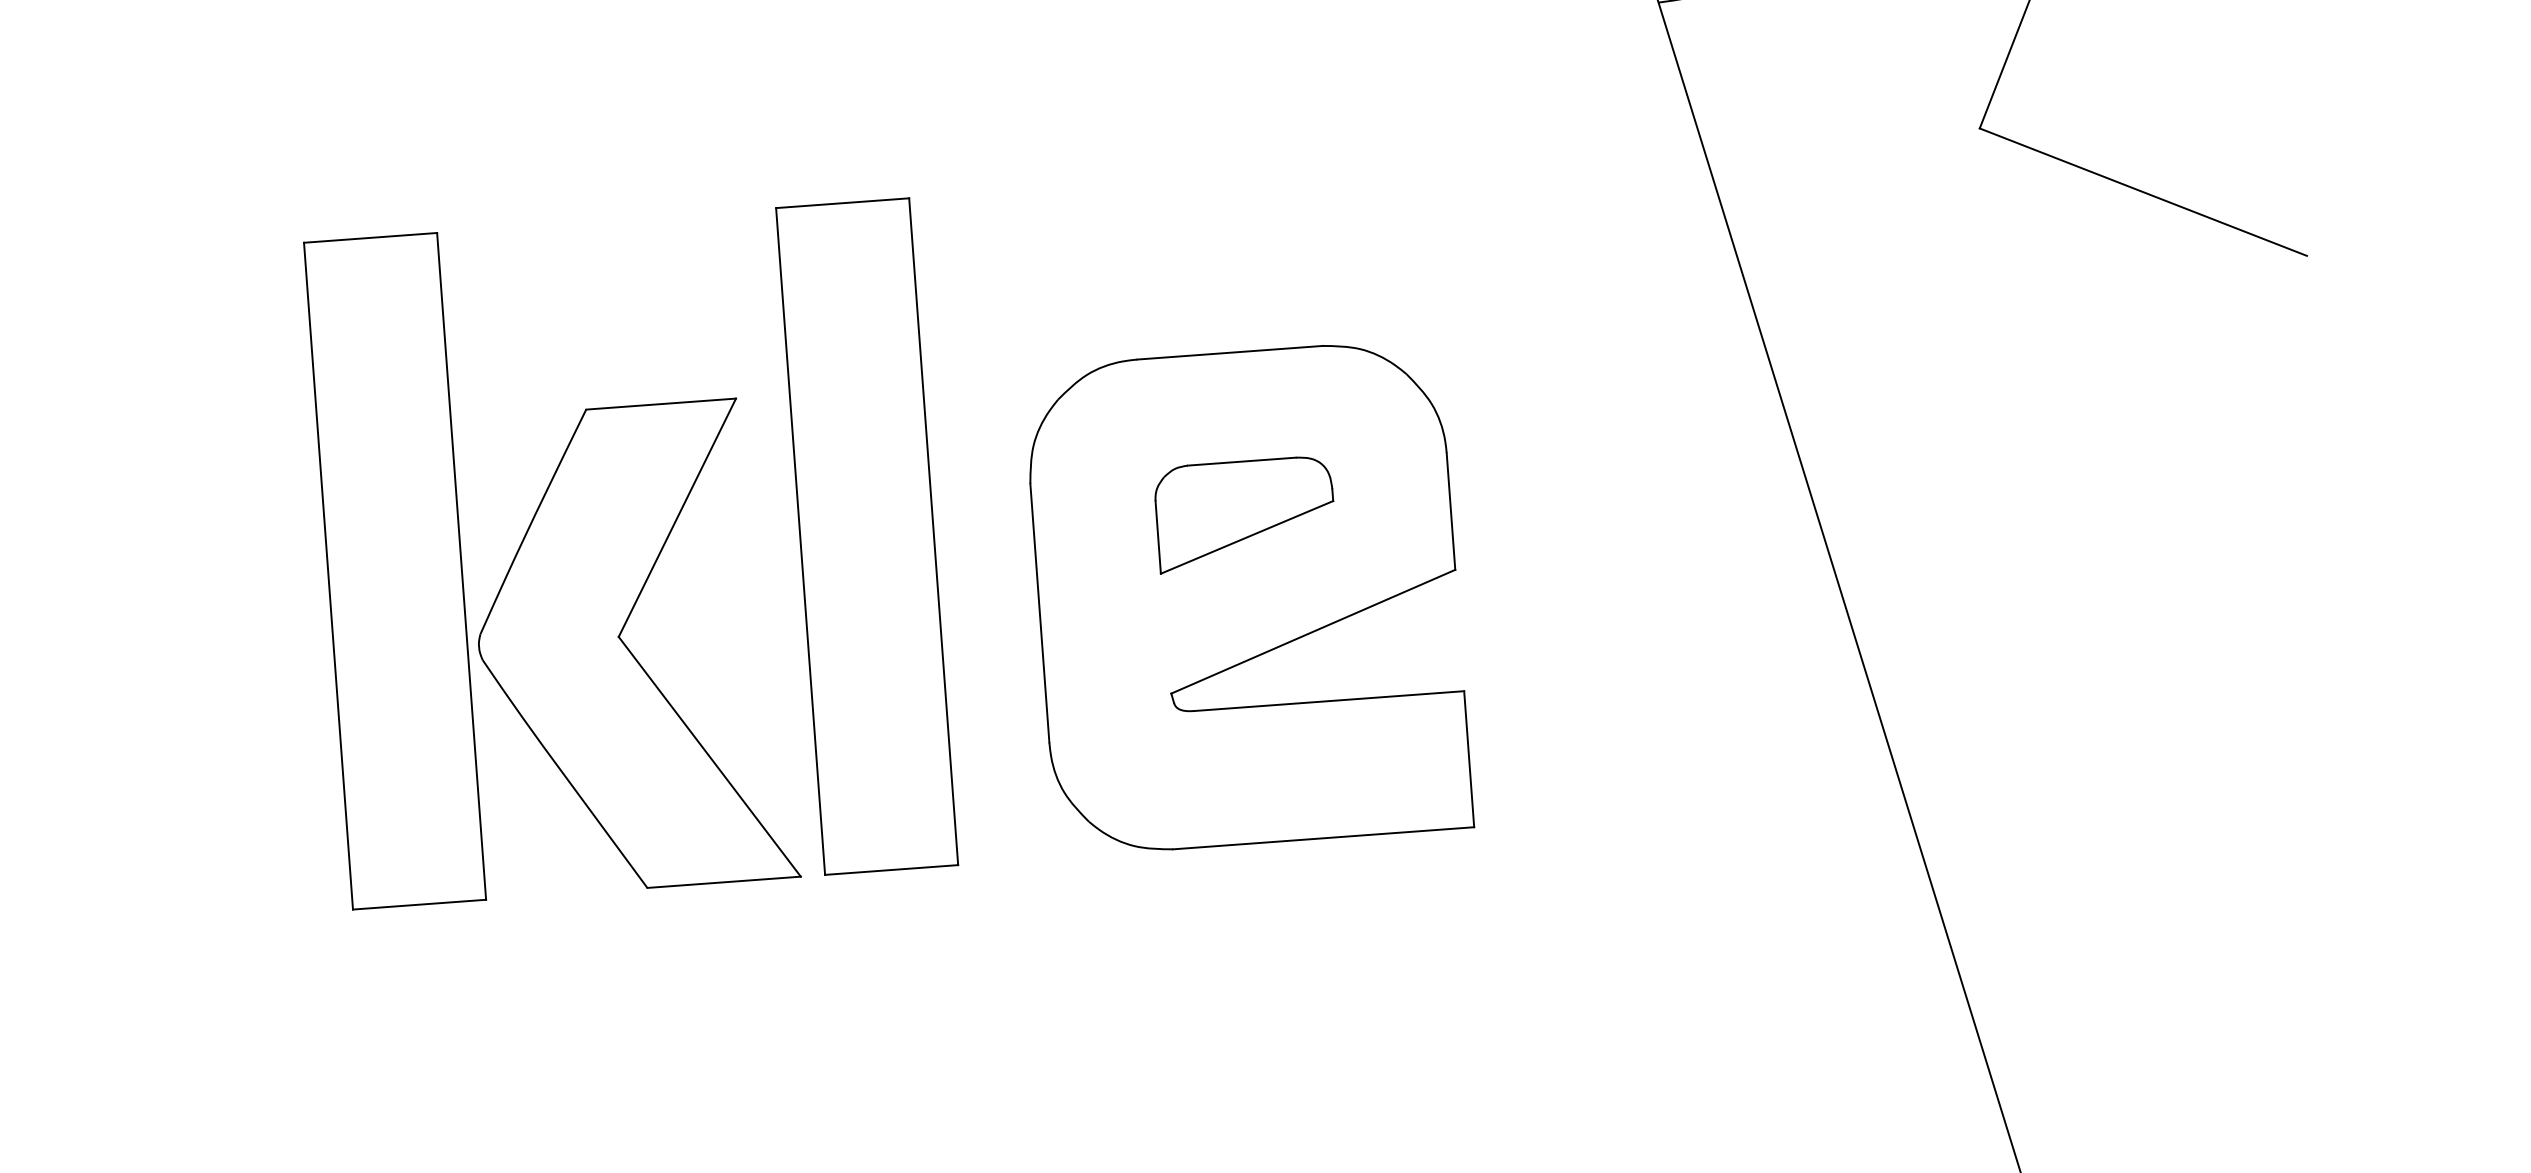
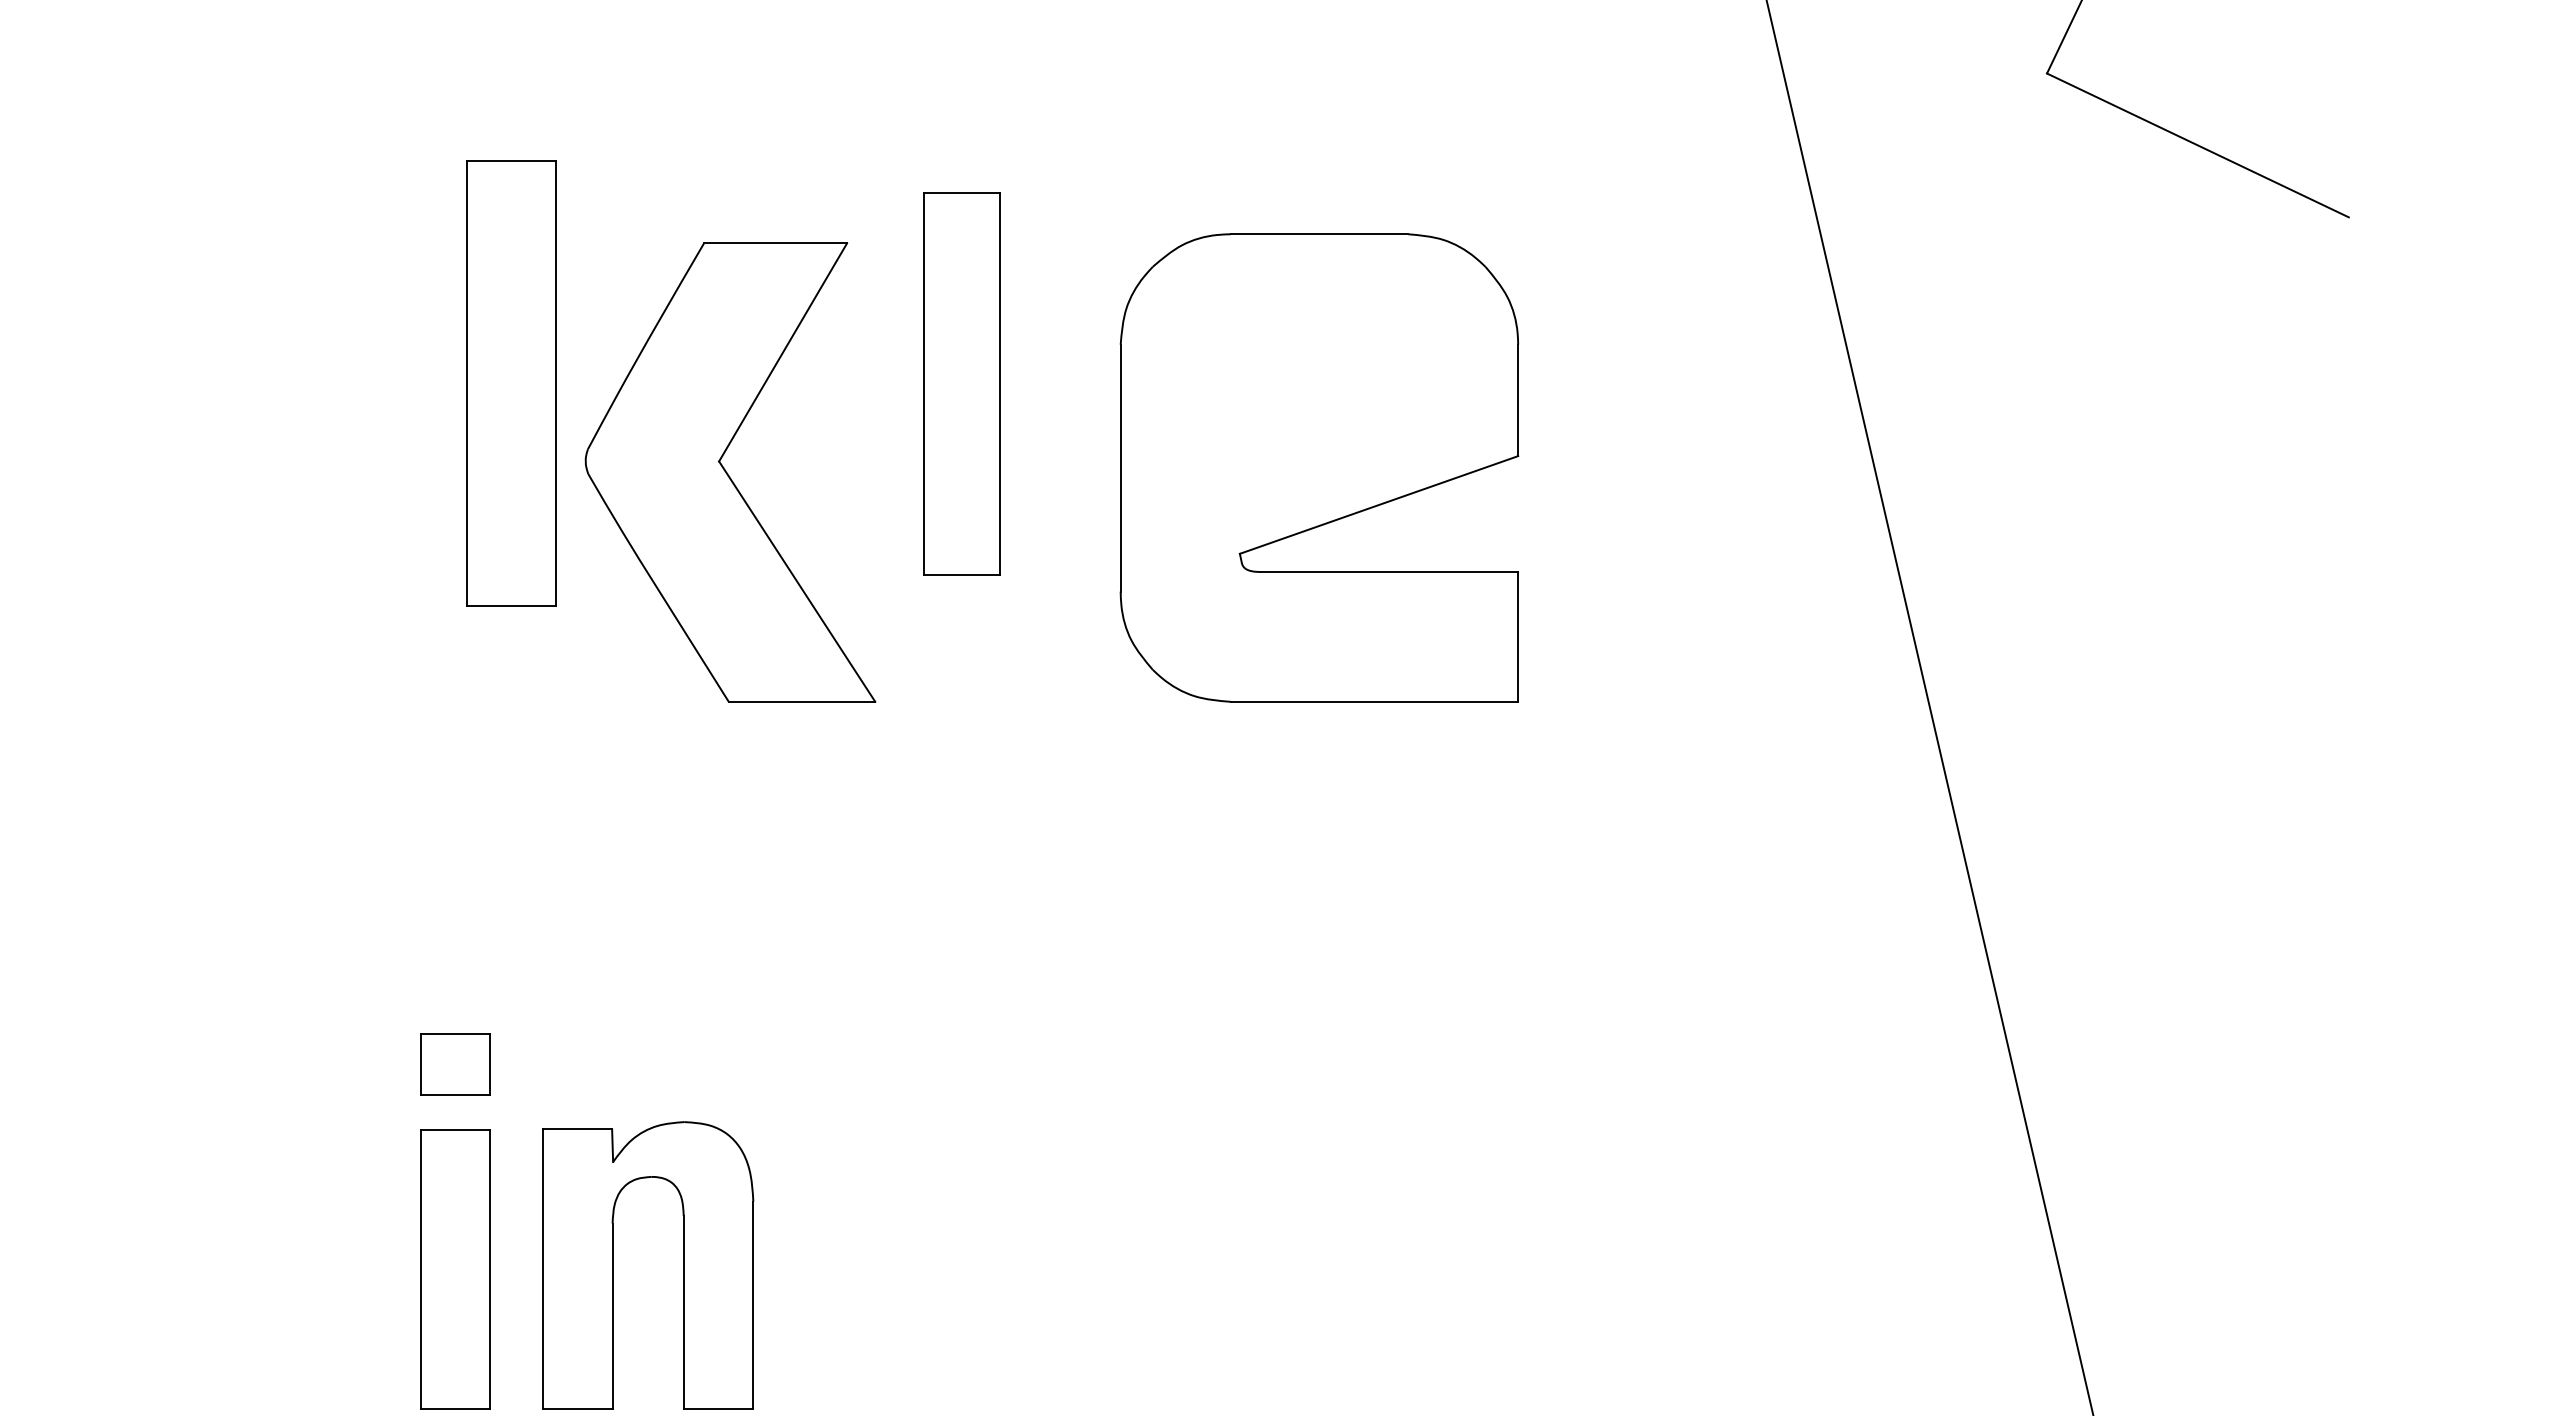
part: (1245, 514) -> (1322, 388), removed
part: (866, 536) -> (961, 383), size x0.6
part: (395, 571) -> (511, 383), size x0.7

